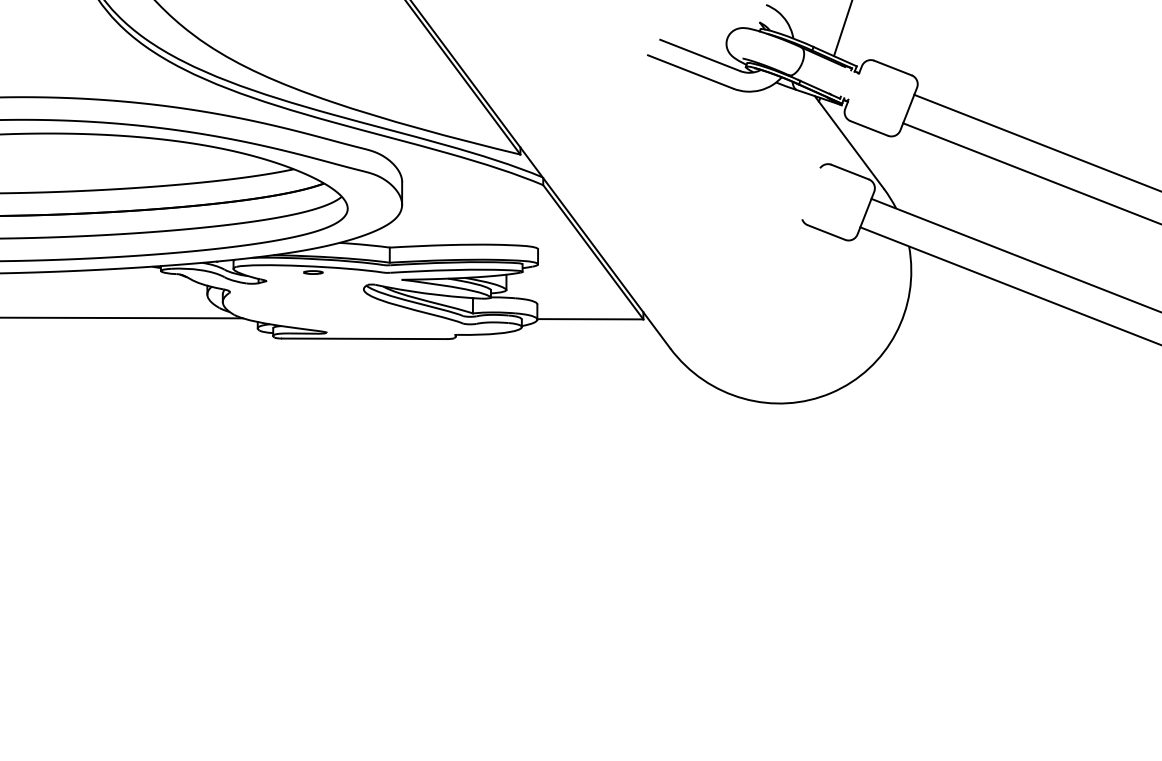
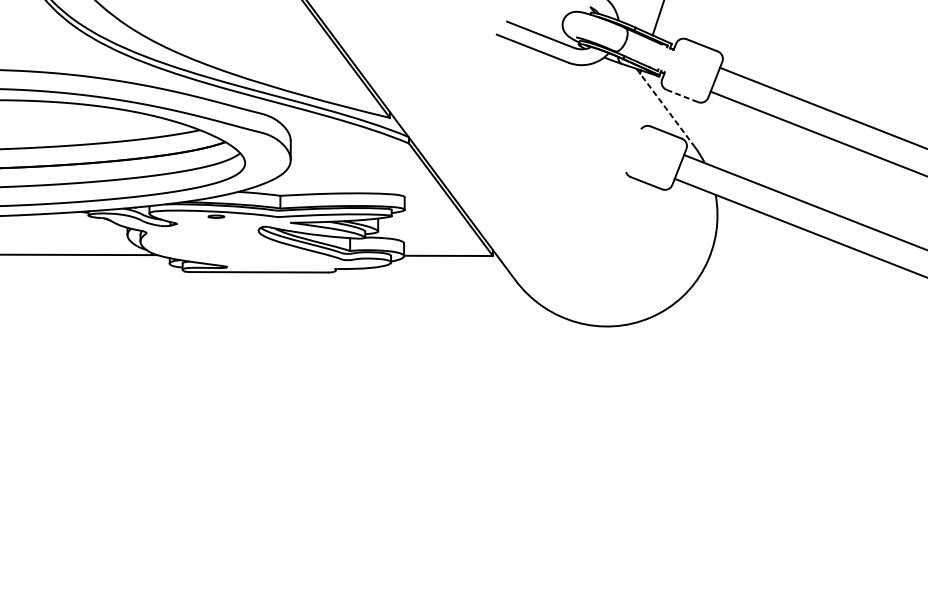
line: (869, 128) -> (682, 96), solid -> dashed
line: (849, 142) -> (665, 107), solid -> dashed

